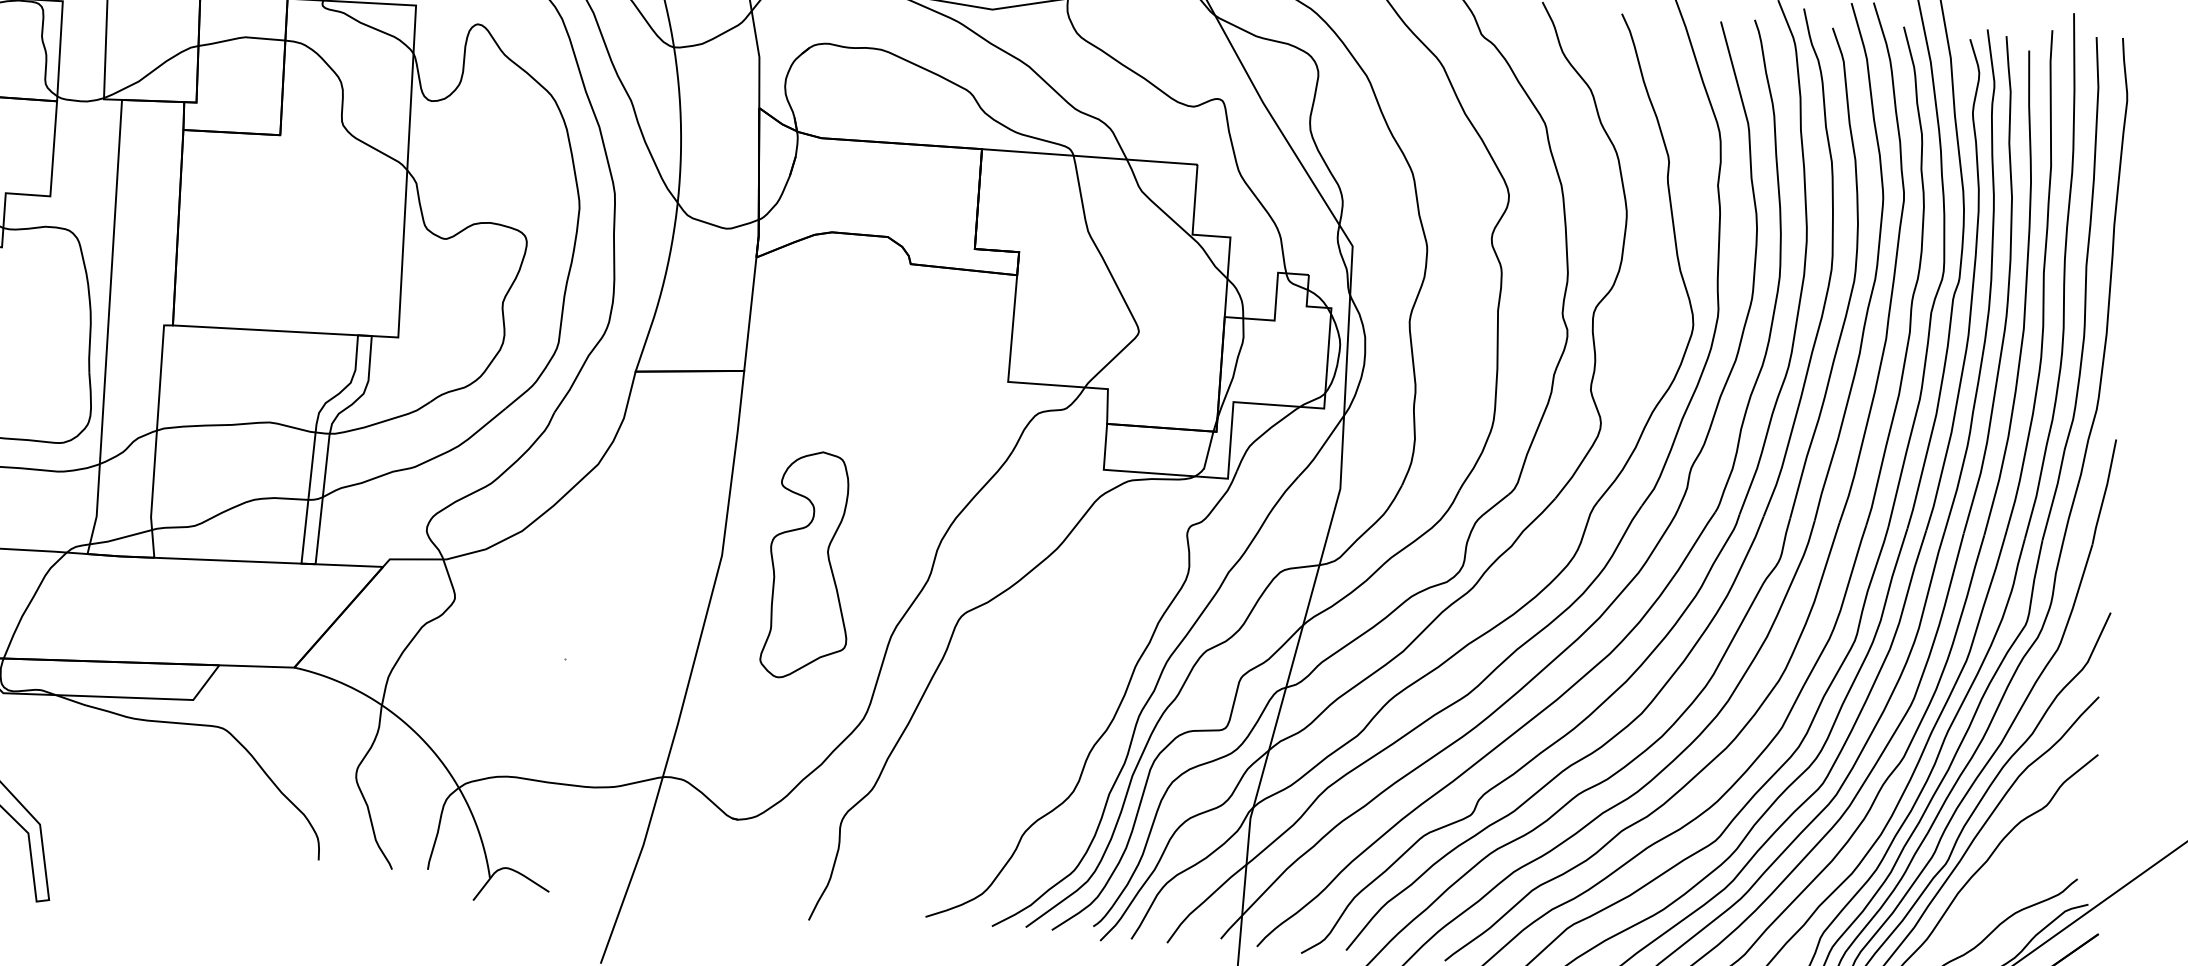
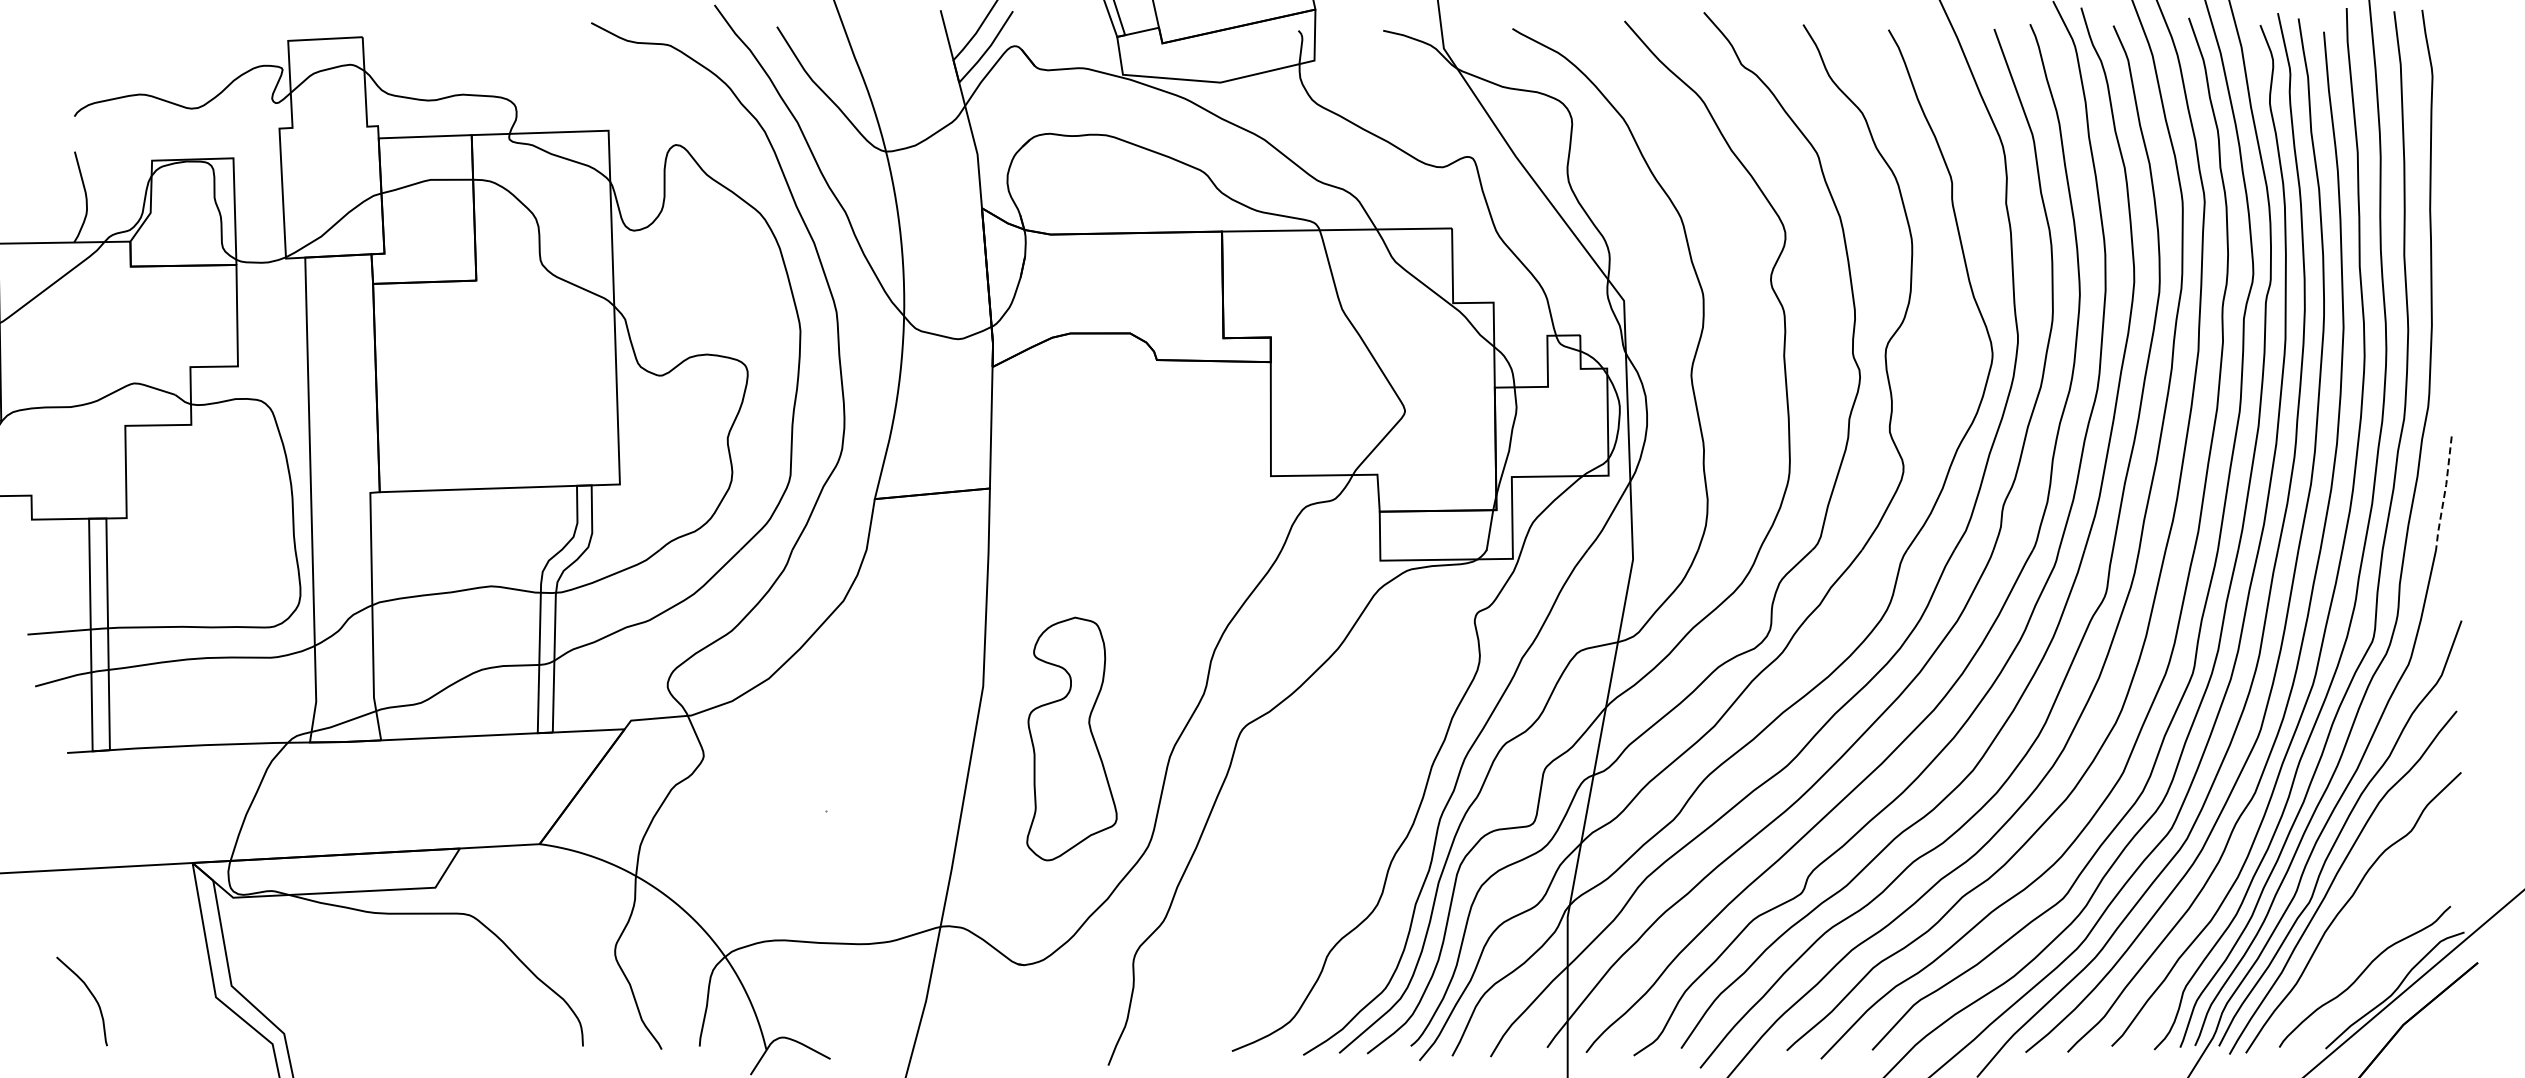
line: (2104, 493) -> (2444, 494), solid -> dashed
part: (810, 565) -> (1071, 738), moved

